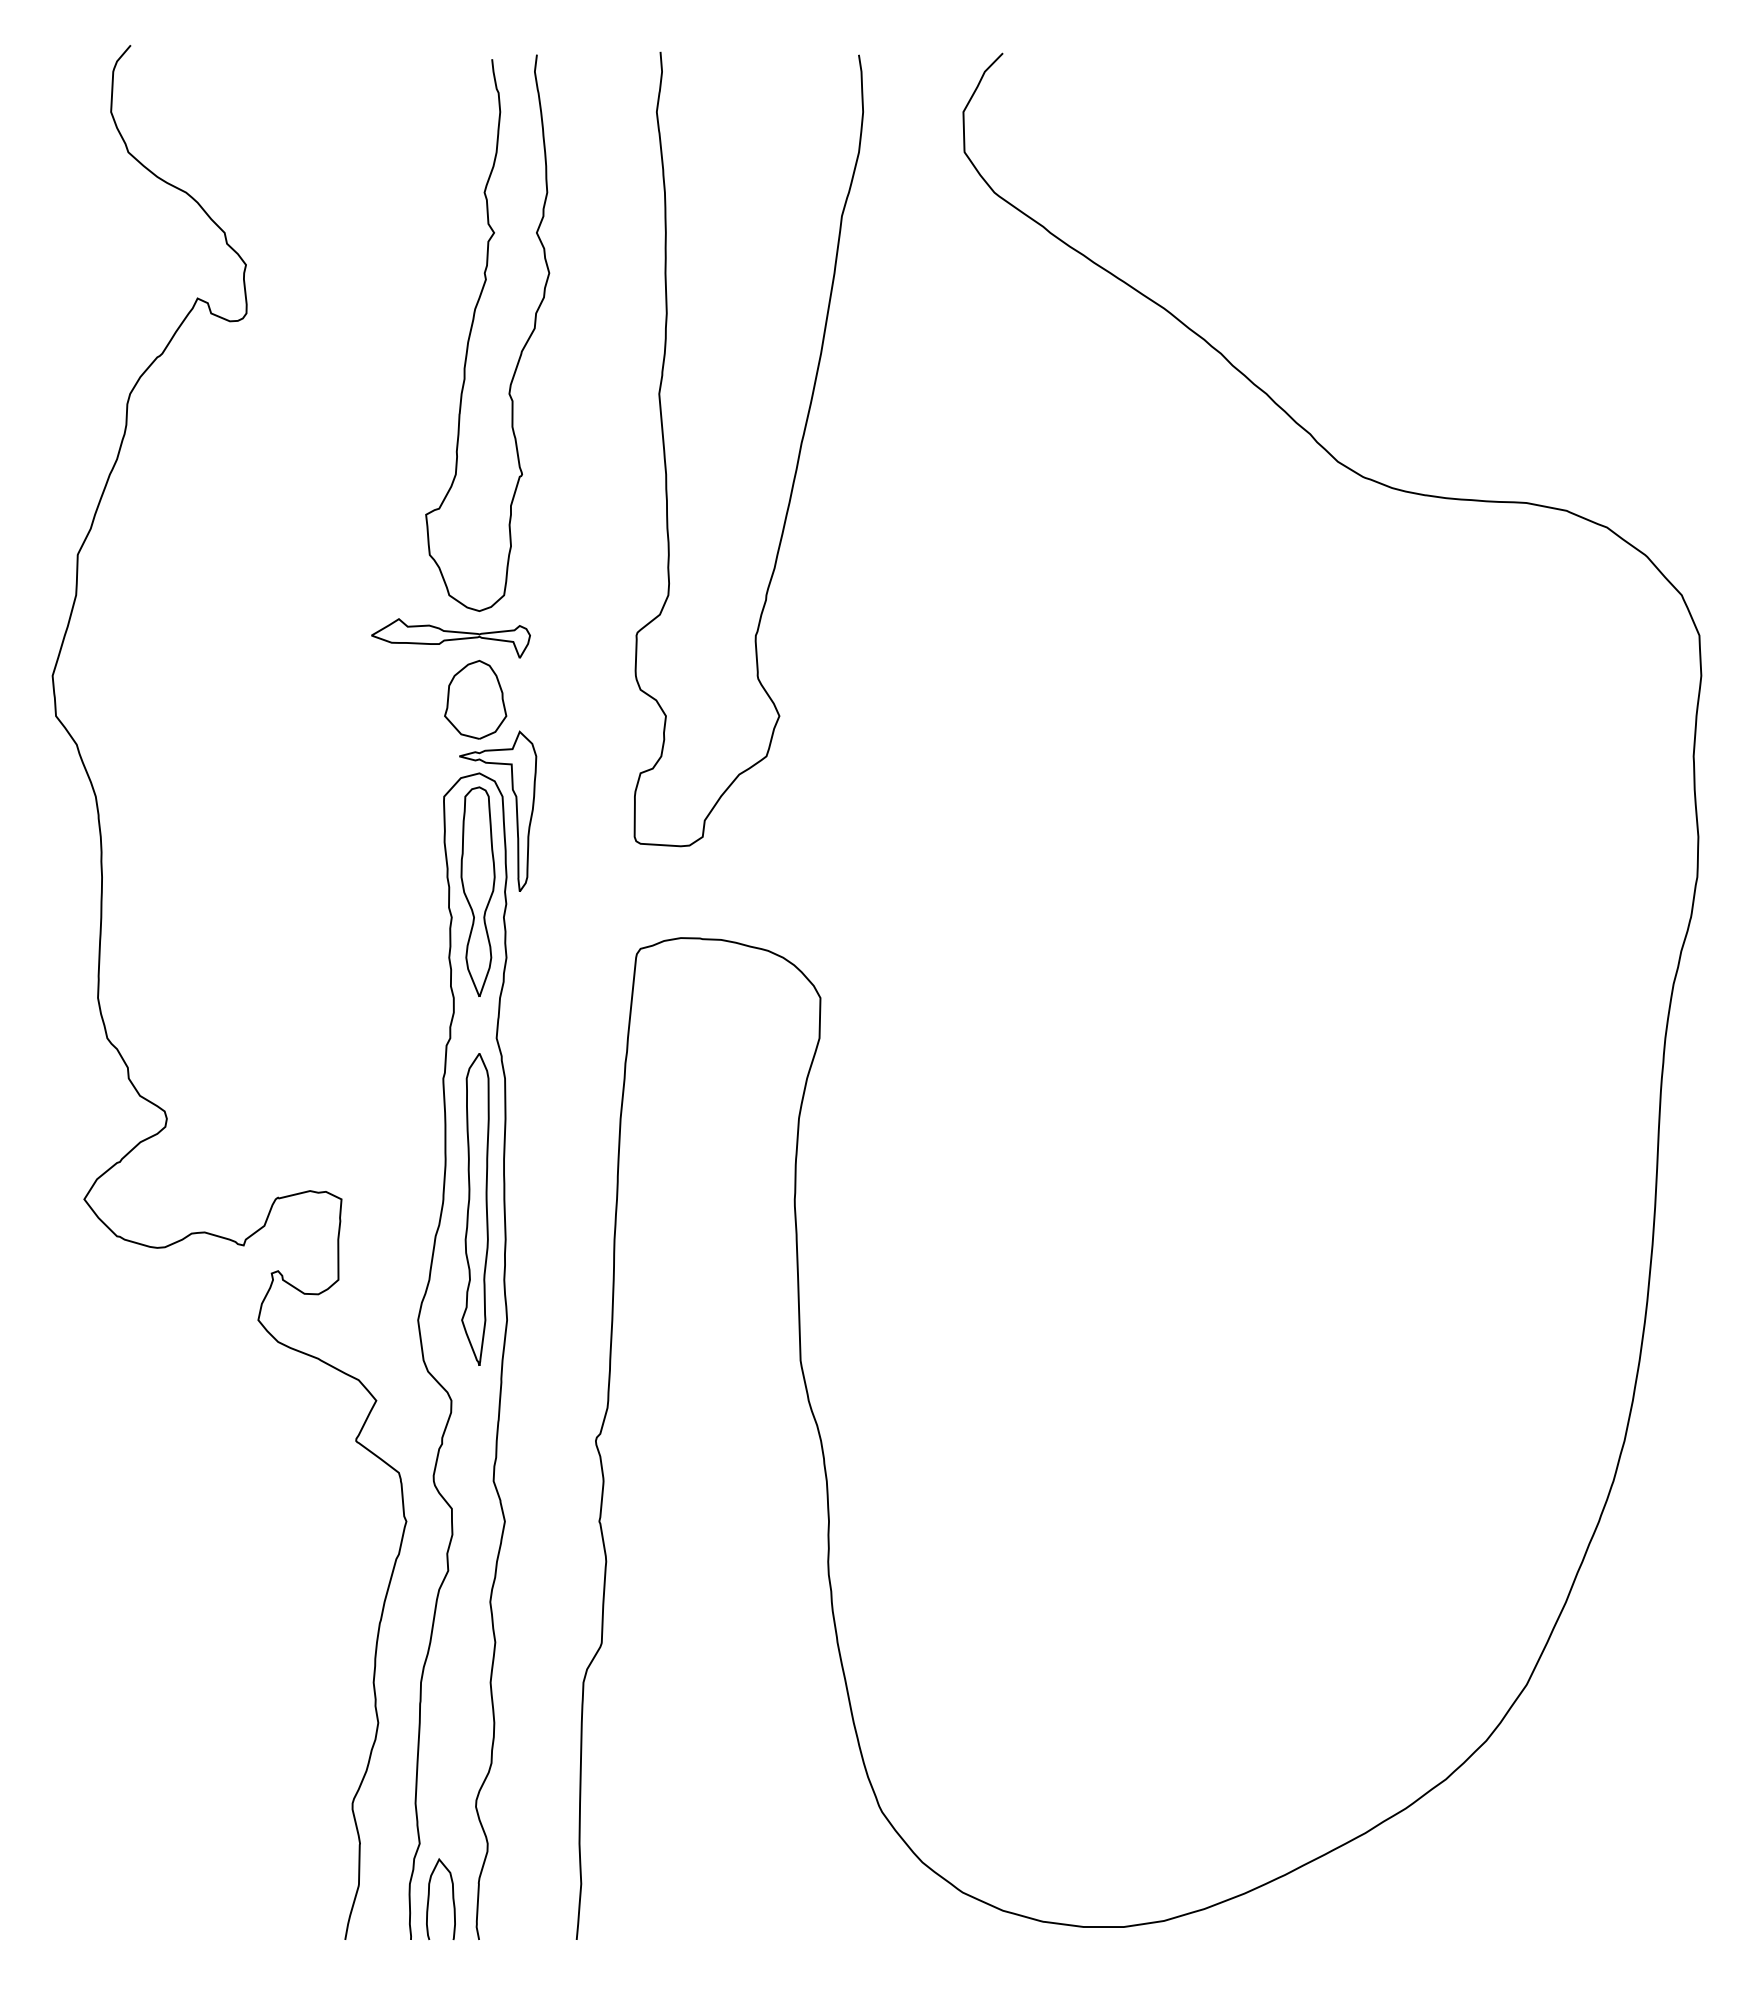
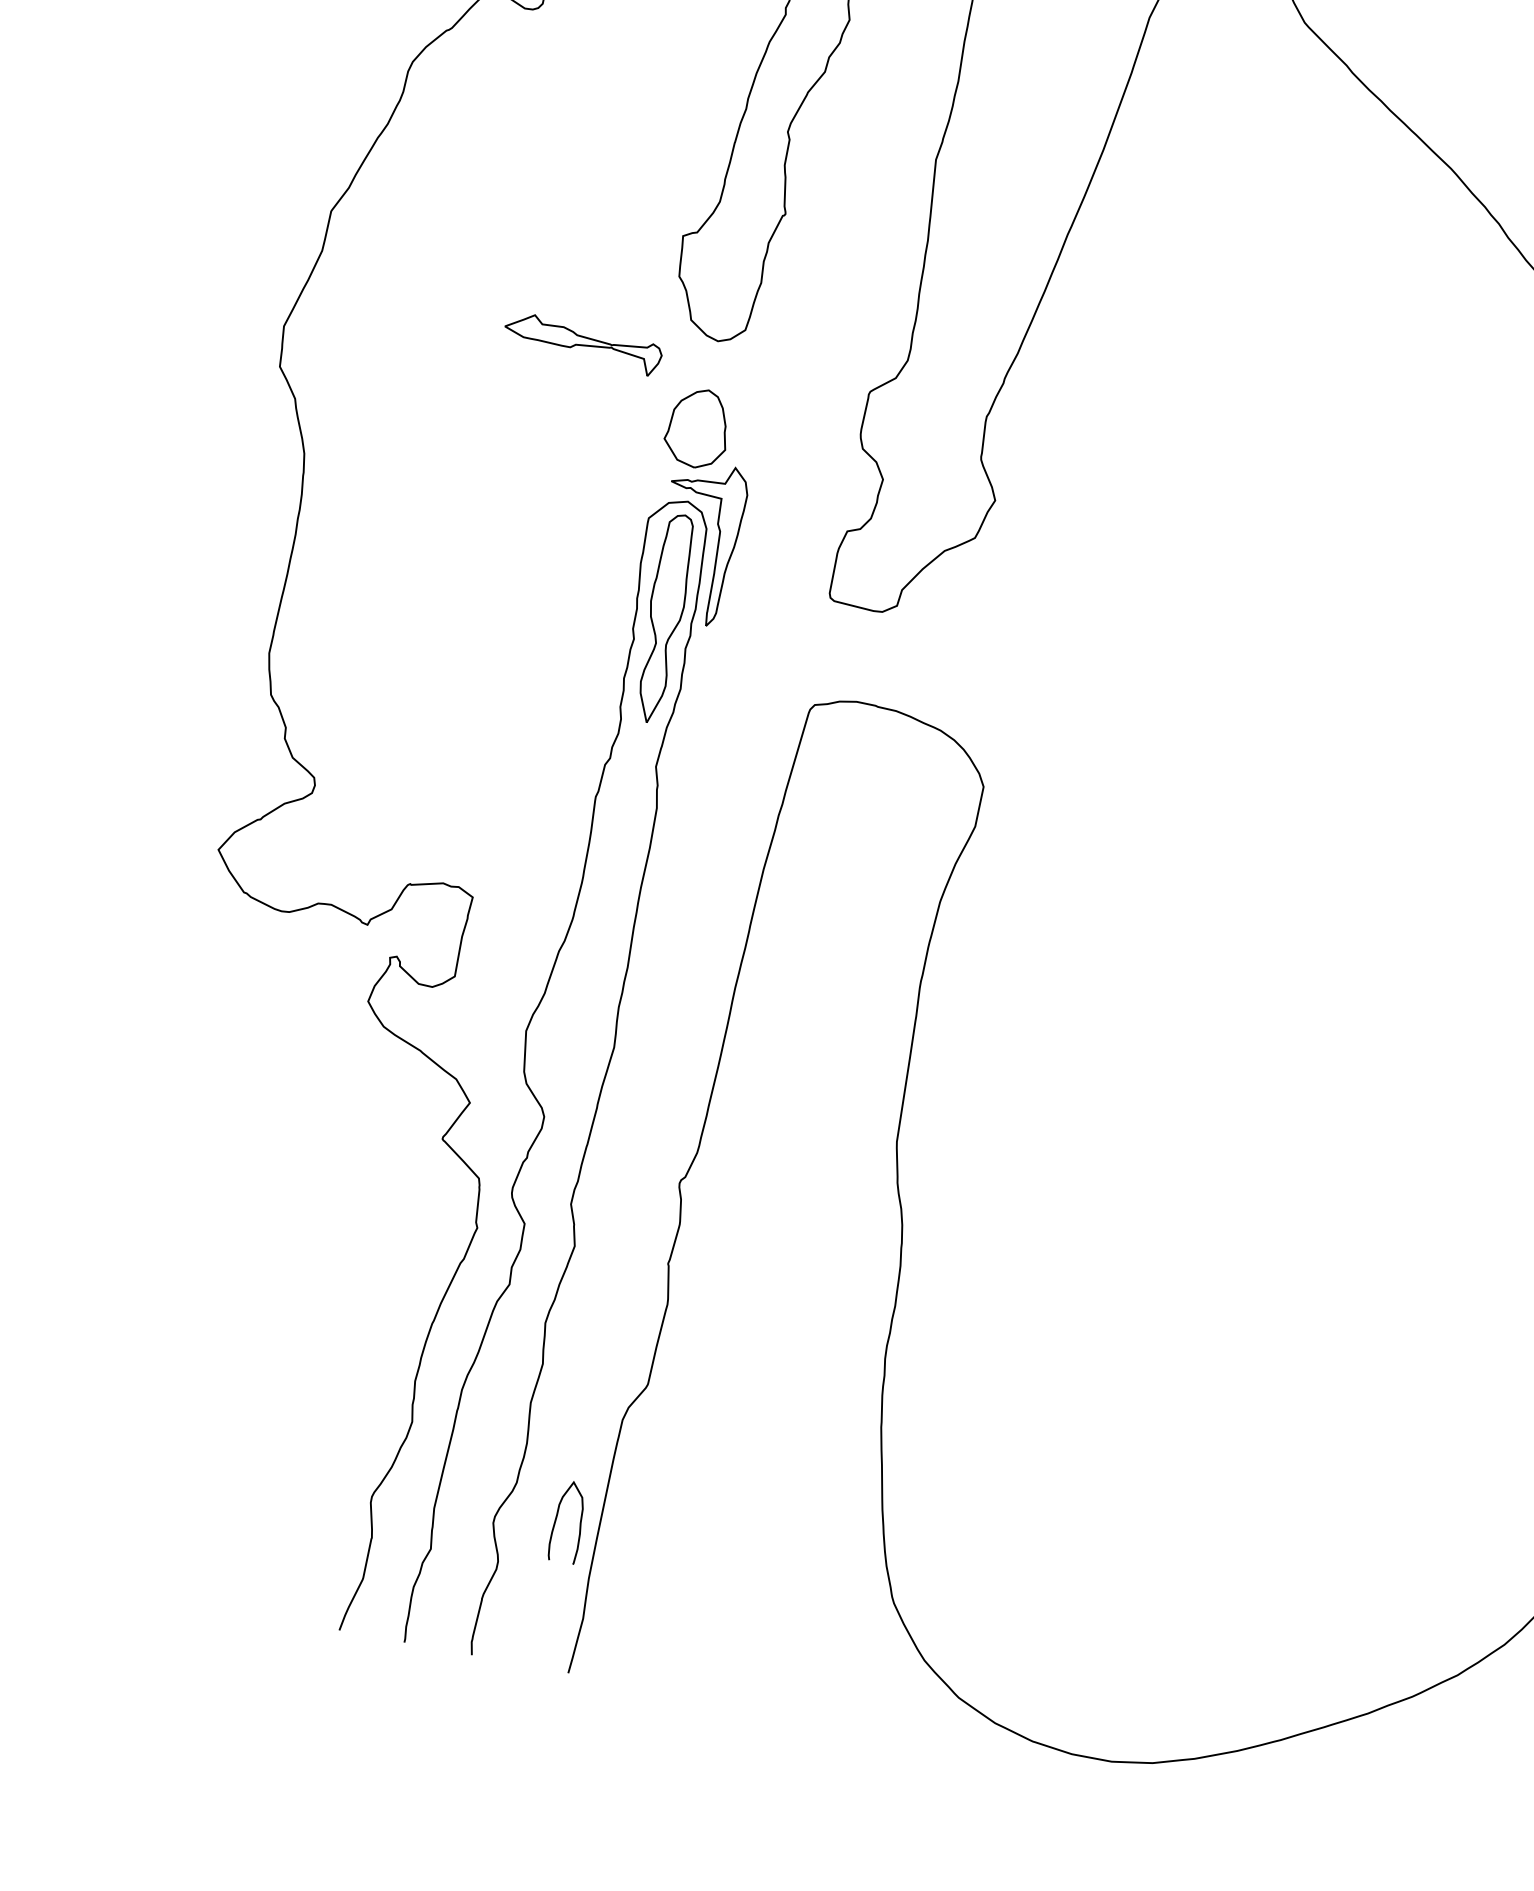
part: (450, 638) -> (582, 343), moved
part: (475, 1209) -> (603, 932), removed
curve: (429, 1898) -> (556, 1519), moved

